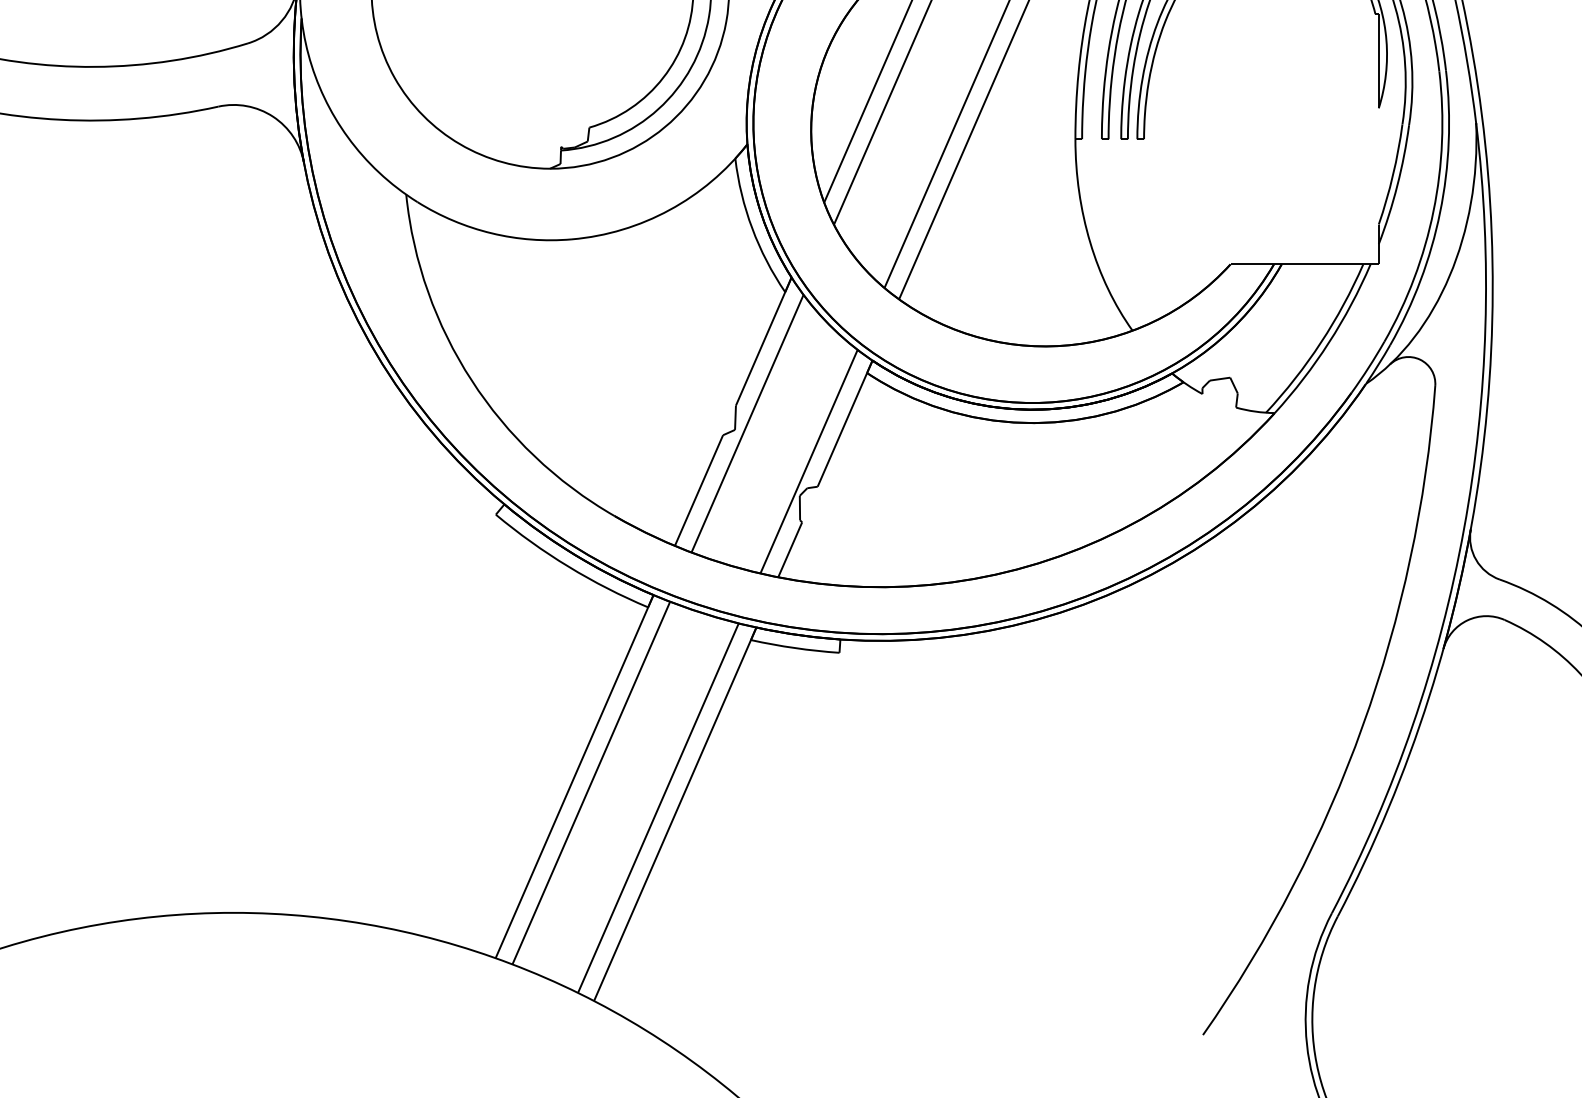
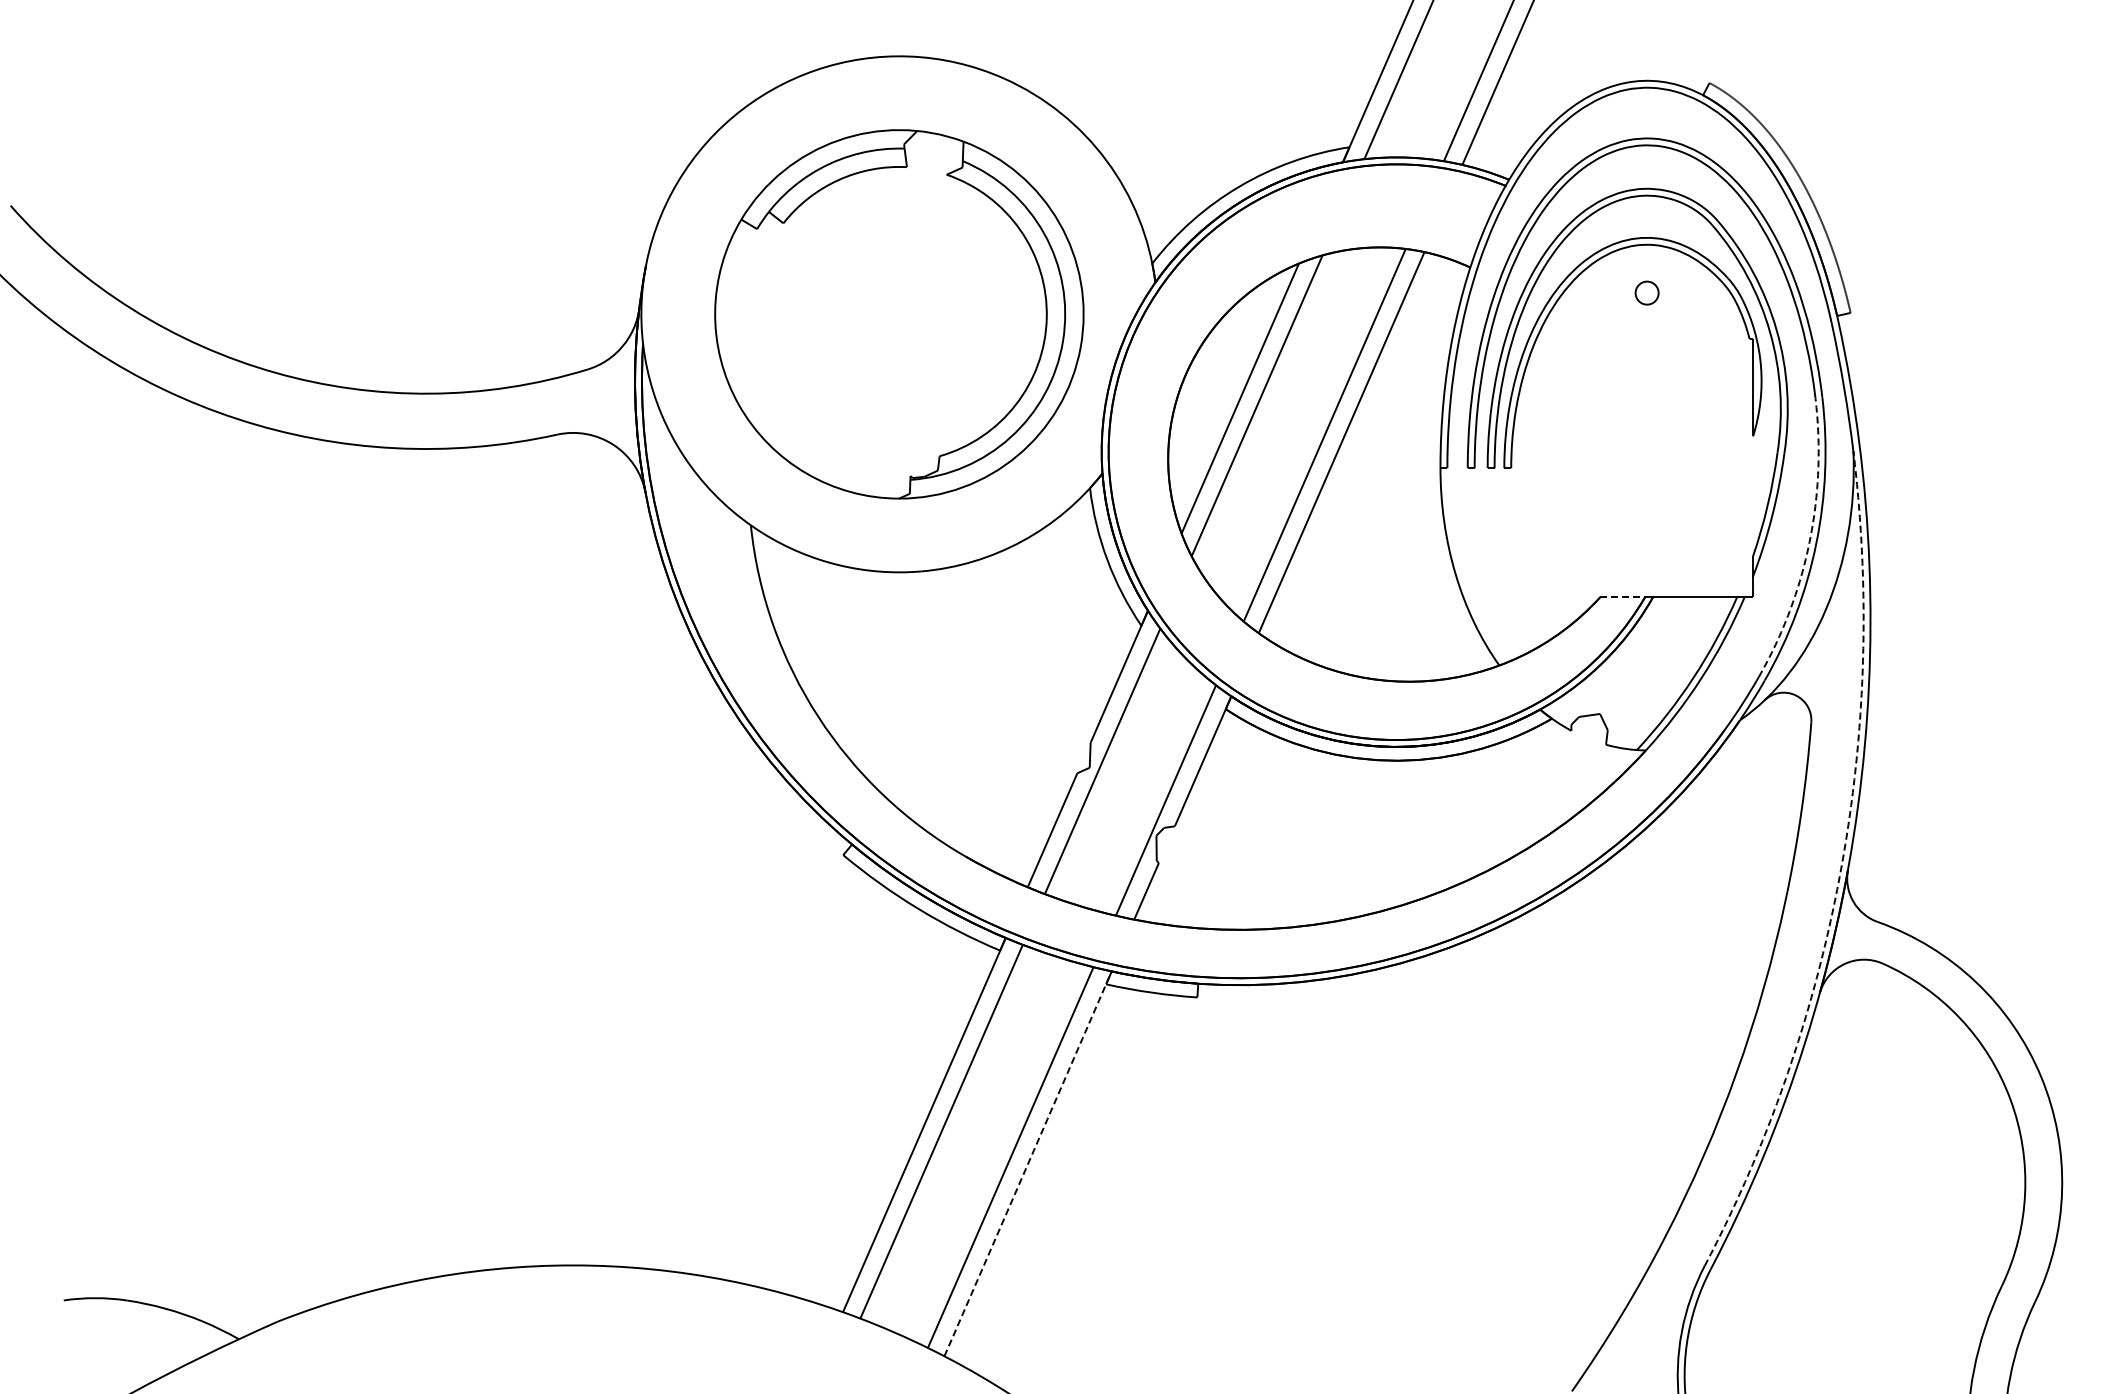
line: (1433, 211) -> (1809, 542), solid -> dashed
line: (1253, 264) -> (1623, 597), solid -> dashed
line: (1463, 529) -> (1840, 870), solid -> dashed
line: (675, 813) -> (1028, 1163), solid -> dashed

